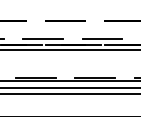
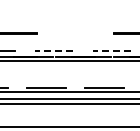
line: (65, 21) -> (75, 33), removed
line: (42, 38) -> (53, 50), solid -> dashed
line: (102, 38) -> (111, 50), solid -> dashed

